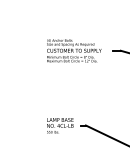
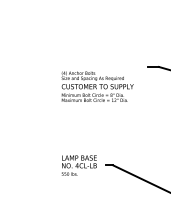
text: (74, 50) -> (98, 86), moved

